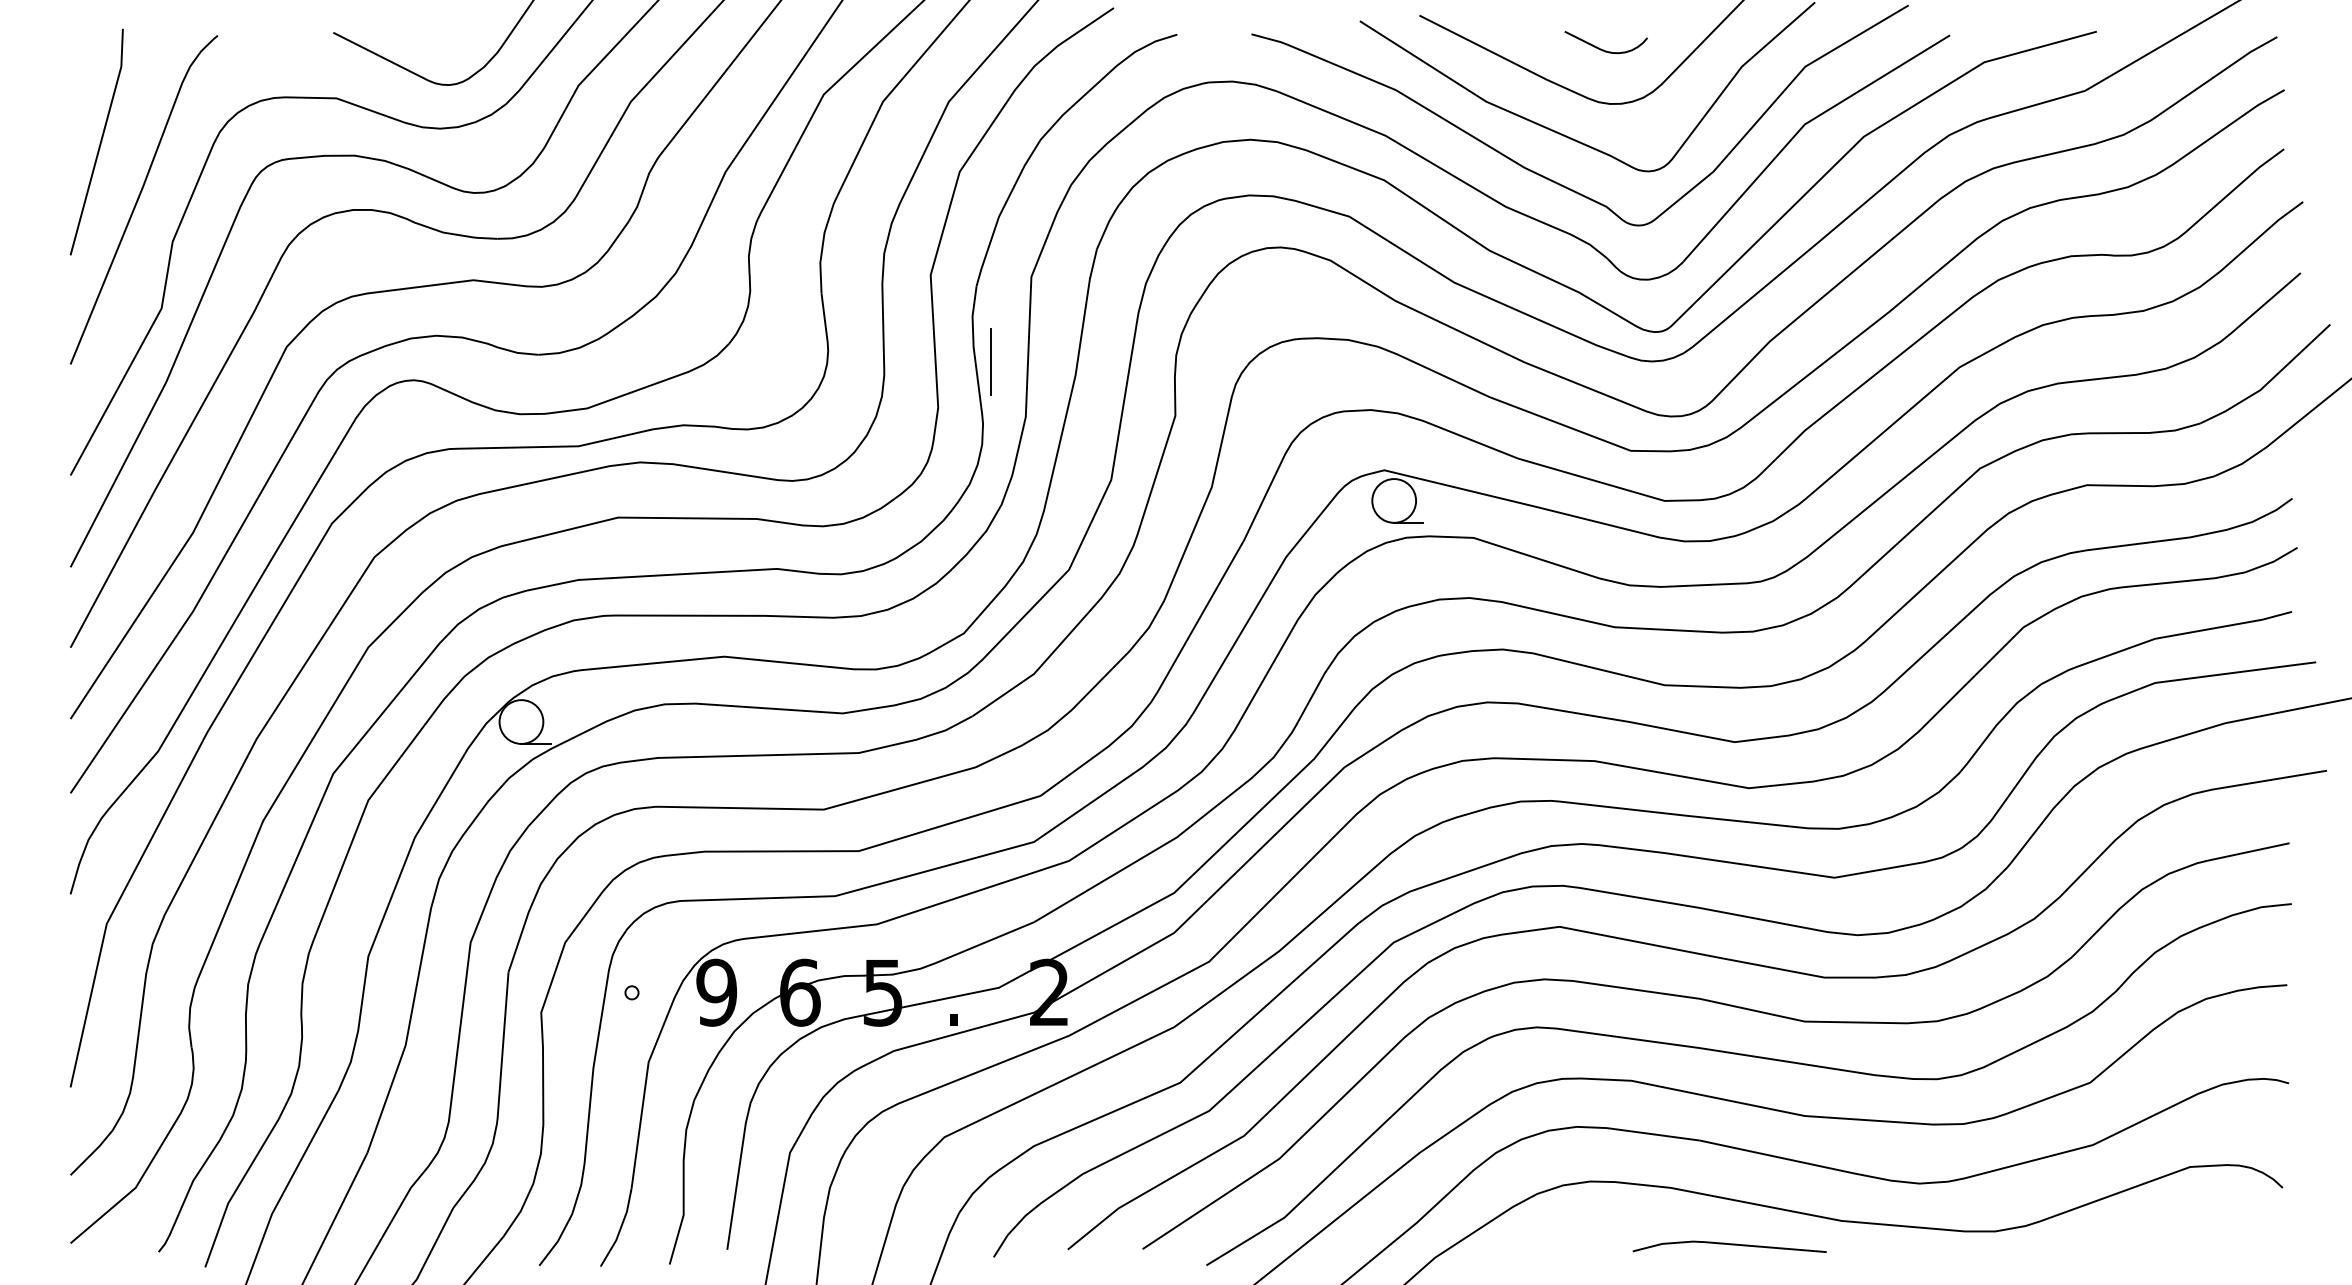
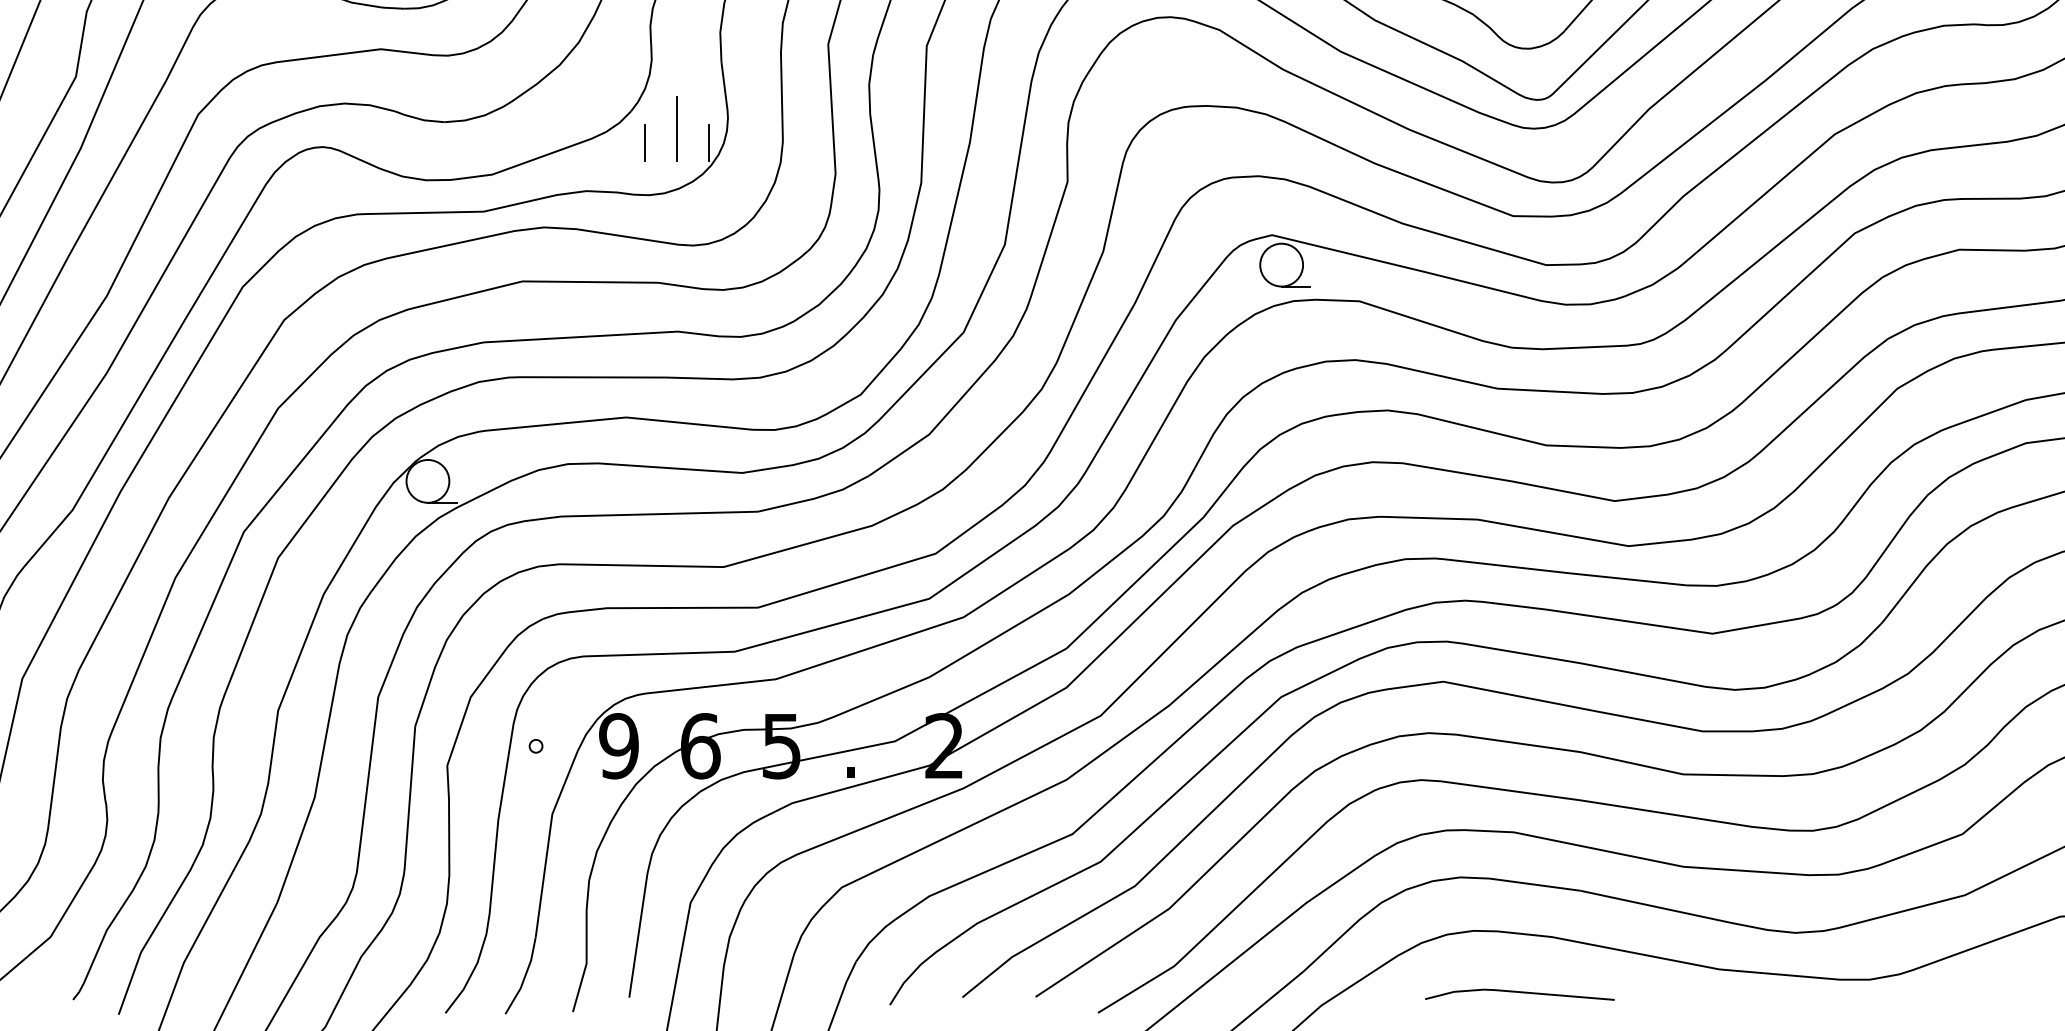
line: (990, 361) -> (676, 128), moved
line: (742, 376) -> (644, 143), added
line: (808, 376) -> (708, 143), added
line: (1730, 1245) -> (1520, 993), moved

